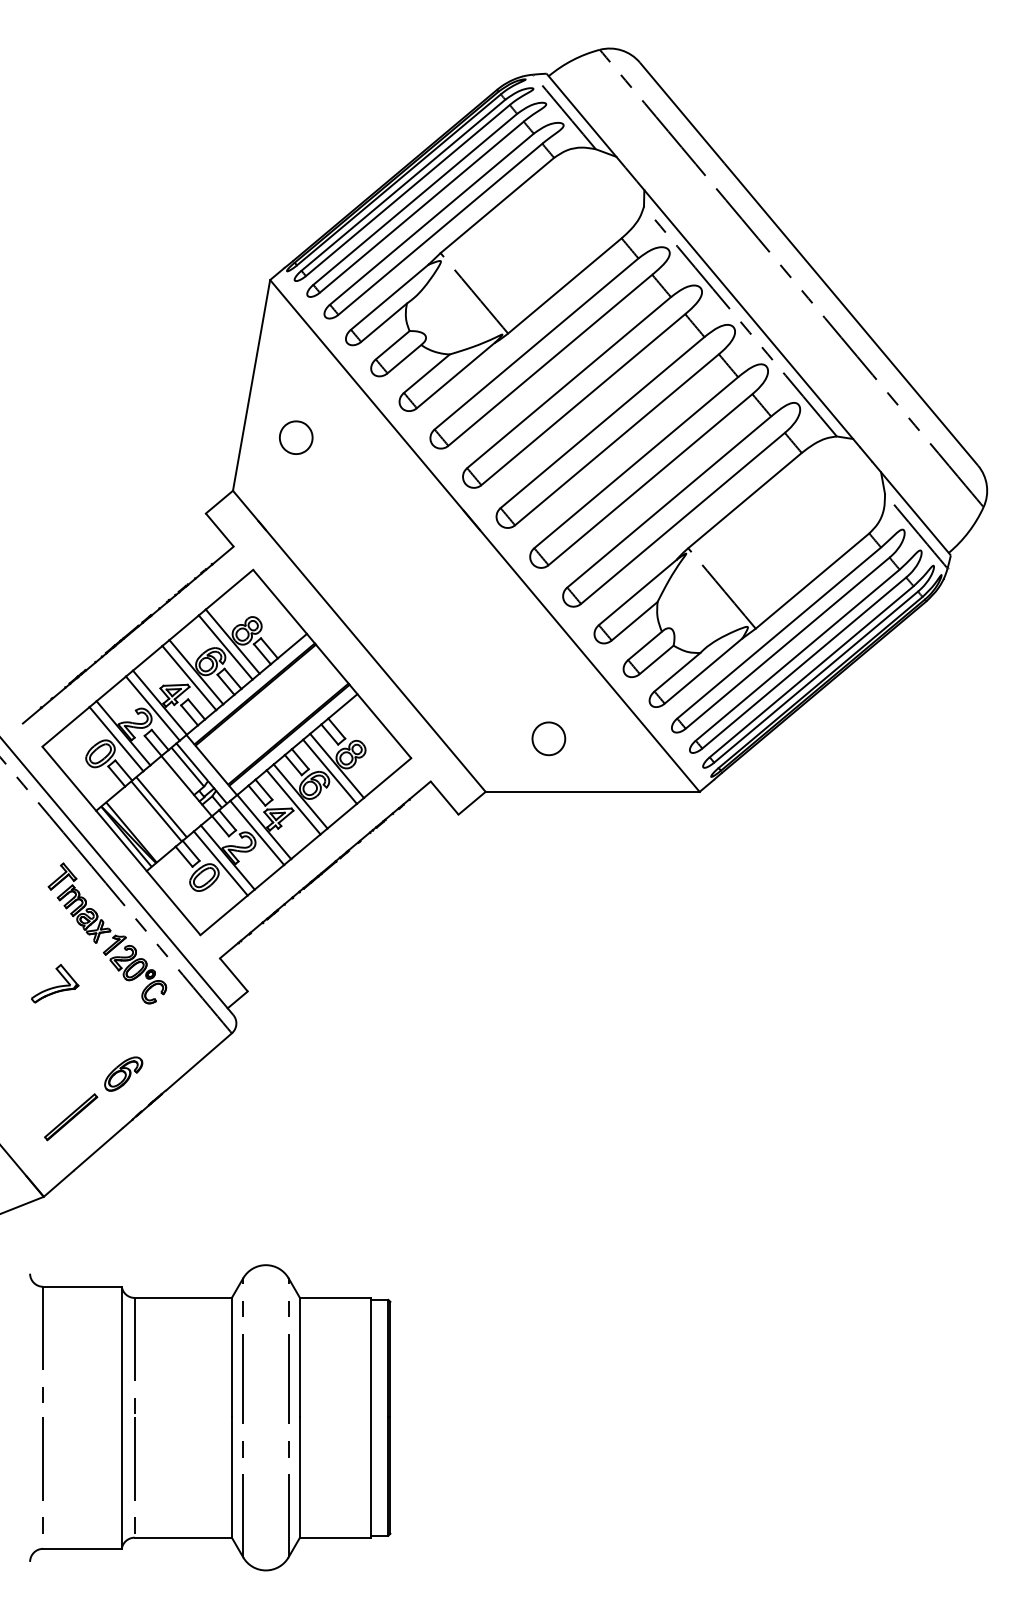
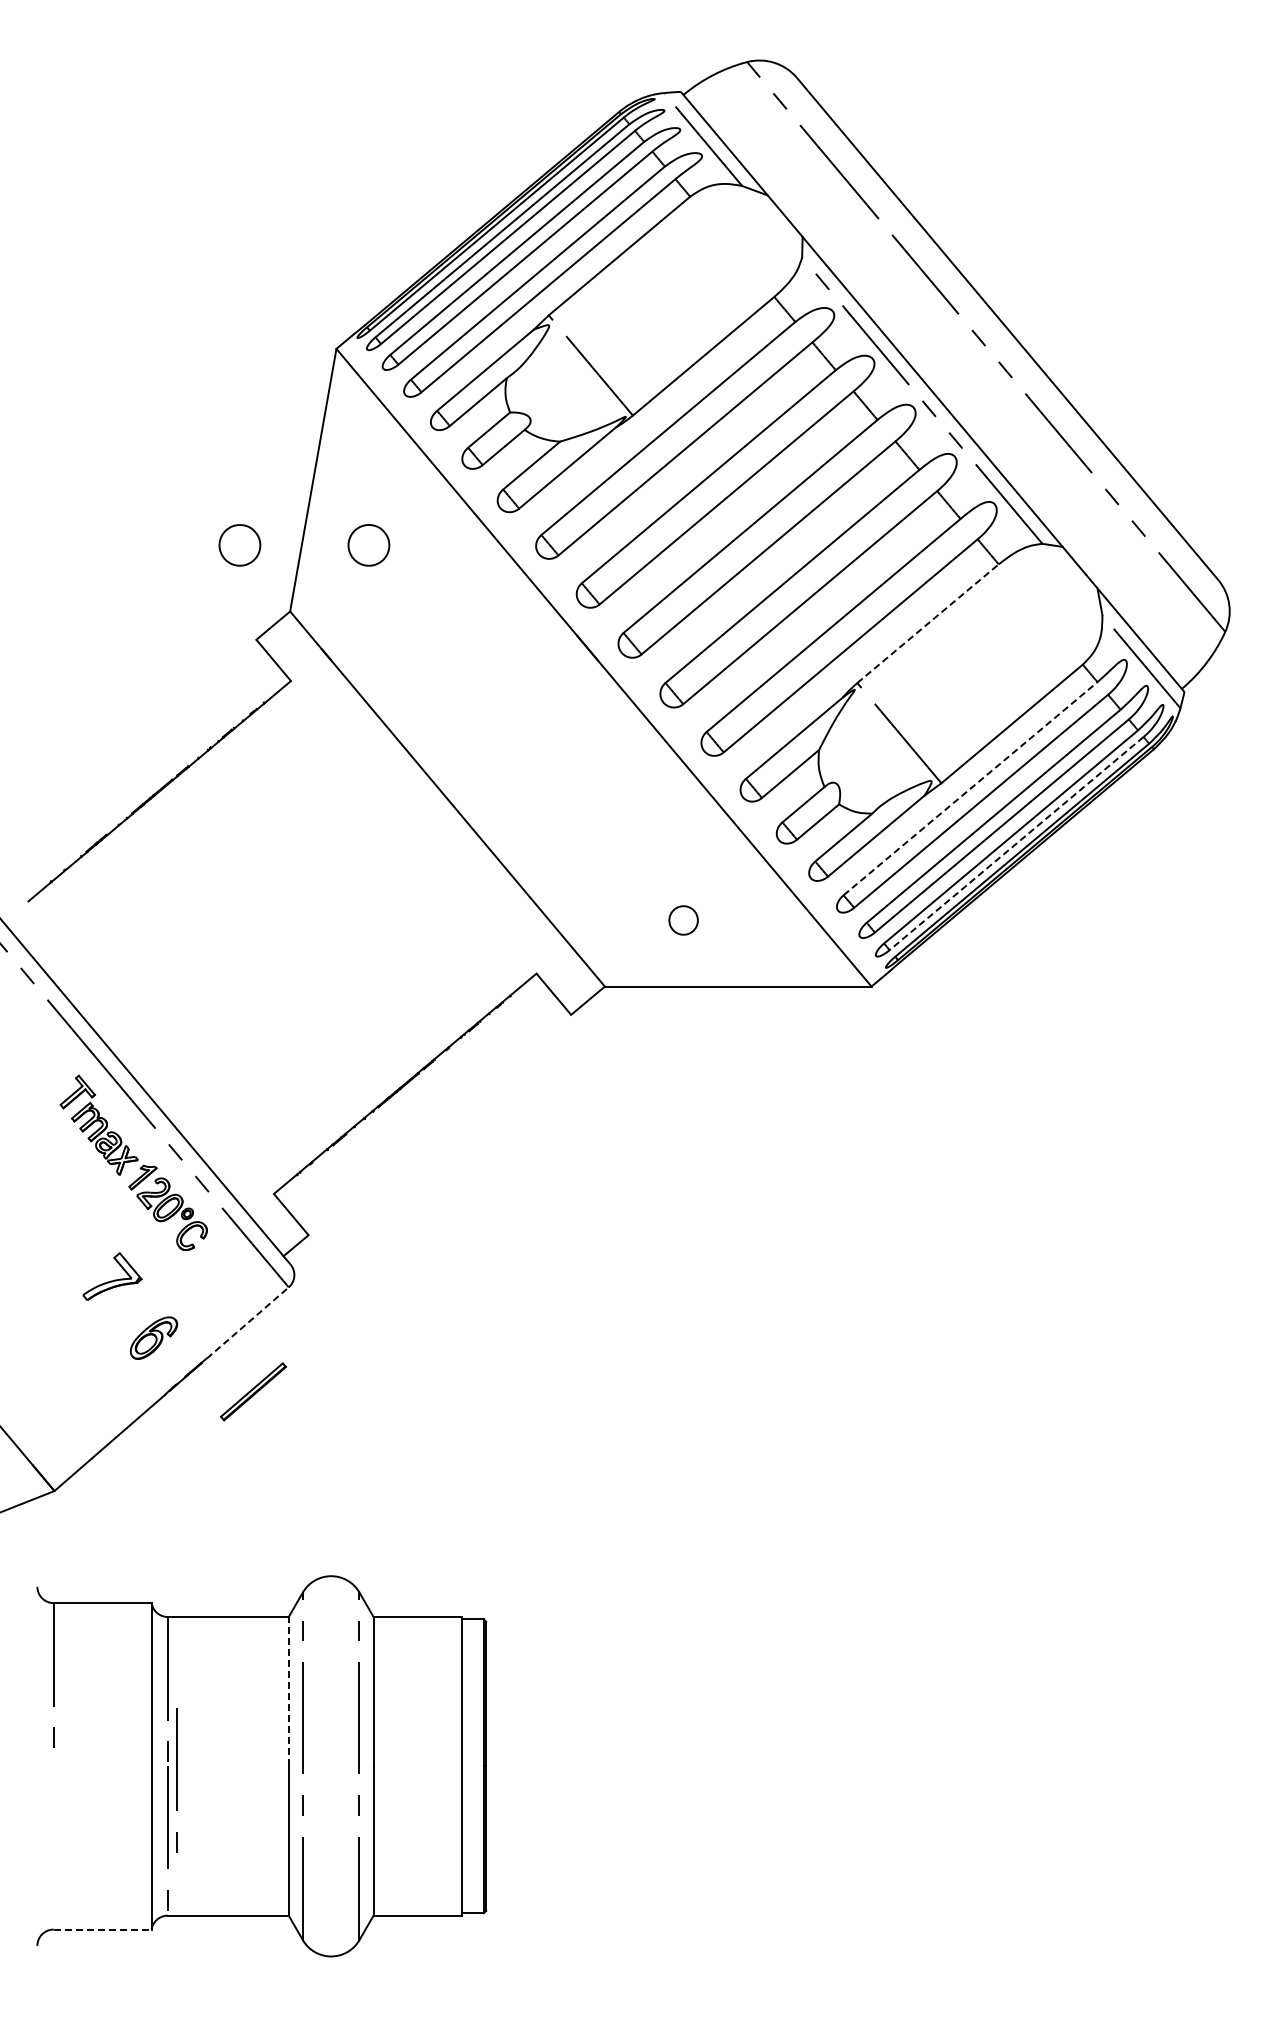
part: (192, 437) -> (239, 545), added
line: (745, 500) -> (928, 623), solid -> dashed
line: (779, 632) -> (970, 788), solid -> dashed
line: (816, 677) -> (1016, 843), solid -> dashed
part: (548, 738) -> (683, 920), size x0.7
part: (226, 752) -> (282, 937), removed
part: (55, 983) -> (112, 1276), moved
line: (199, 1061) -> (248, 1322), solid -> dashed
part: (71, 1116) -> (253, 1391), moved
line: (231, 1356) -> (288, 1690), solid -> dashed
line: (43, 1475) -> (176, 1780), moved
line: (82, 1548) -> (102, 1929), solid -> dashed

